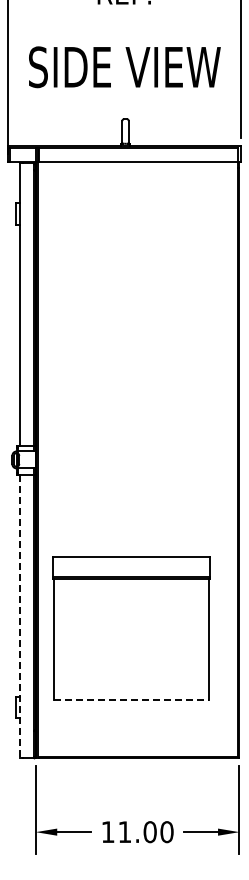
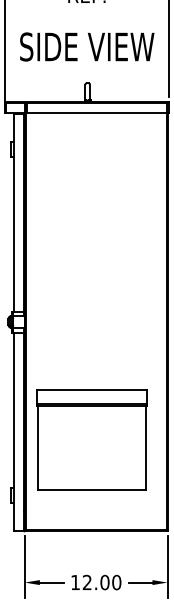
line: (20, 617) -> (14, 432), dashed -> solid
line: (131, 700) -> (91, 490), dashed -> solid
text: (124, 831) -> (87, 582), 11.00 -> 12.00

